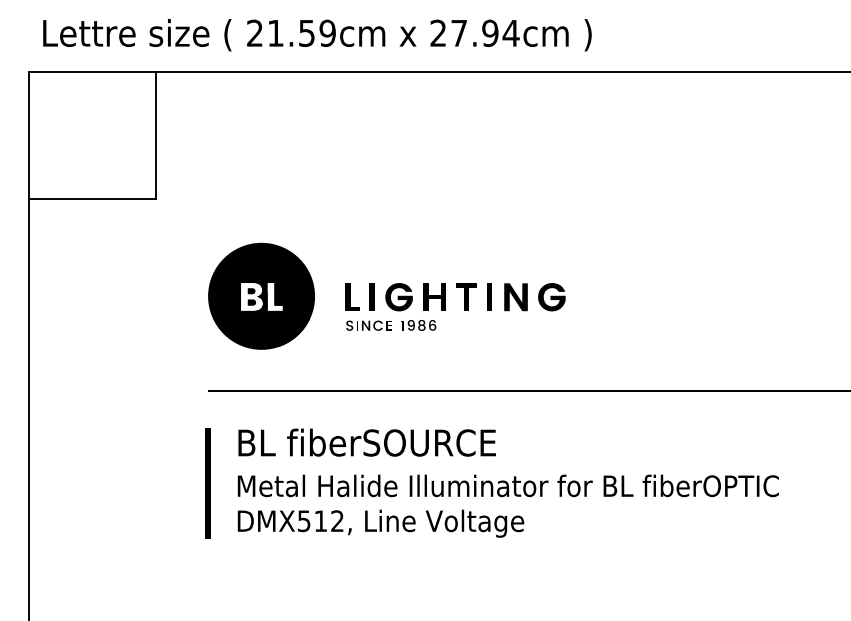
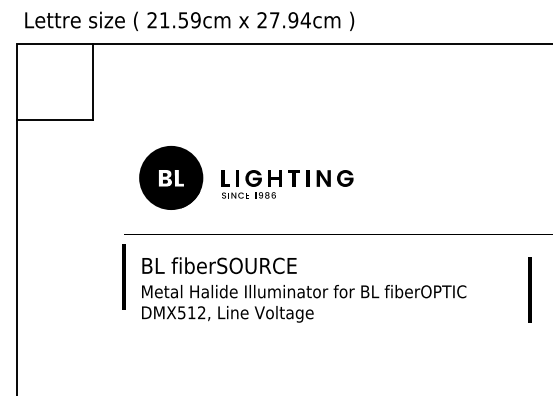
part: (387, 295) -> (246, 177), moved
line: (207, 482) -> (123, 276), moved

